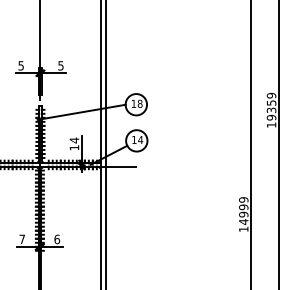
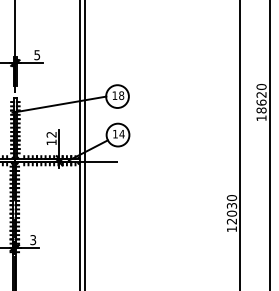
text: (271, 106) -> (261, 98), 19359 -> 18620
text: (74, 140) -> (51, 134), 14 -> 12
text: (243, 211) -> (231, 210), 14999 -> 12030
text: (57, 239) -> (33, 240), 6 -> 3

